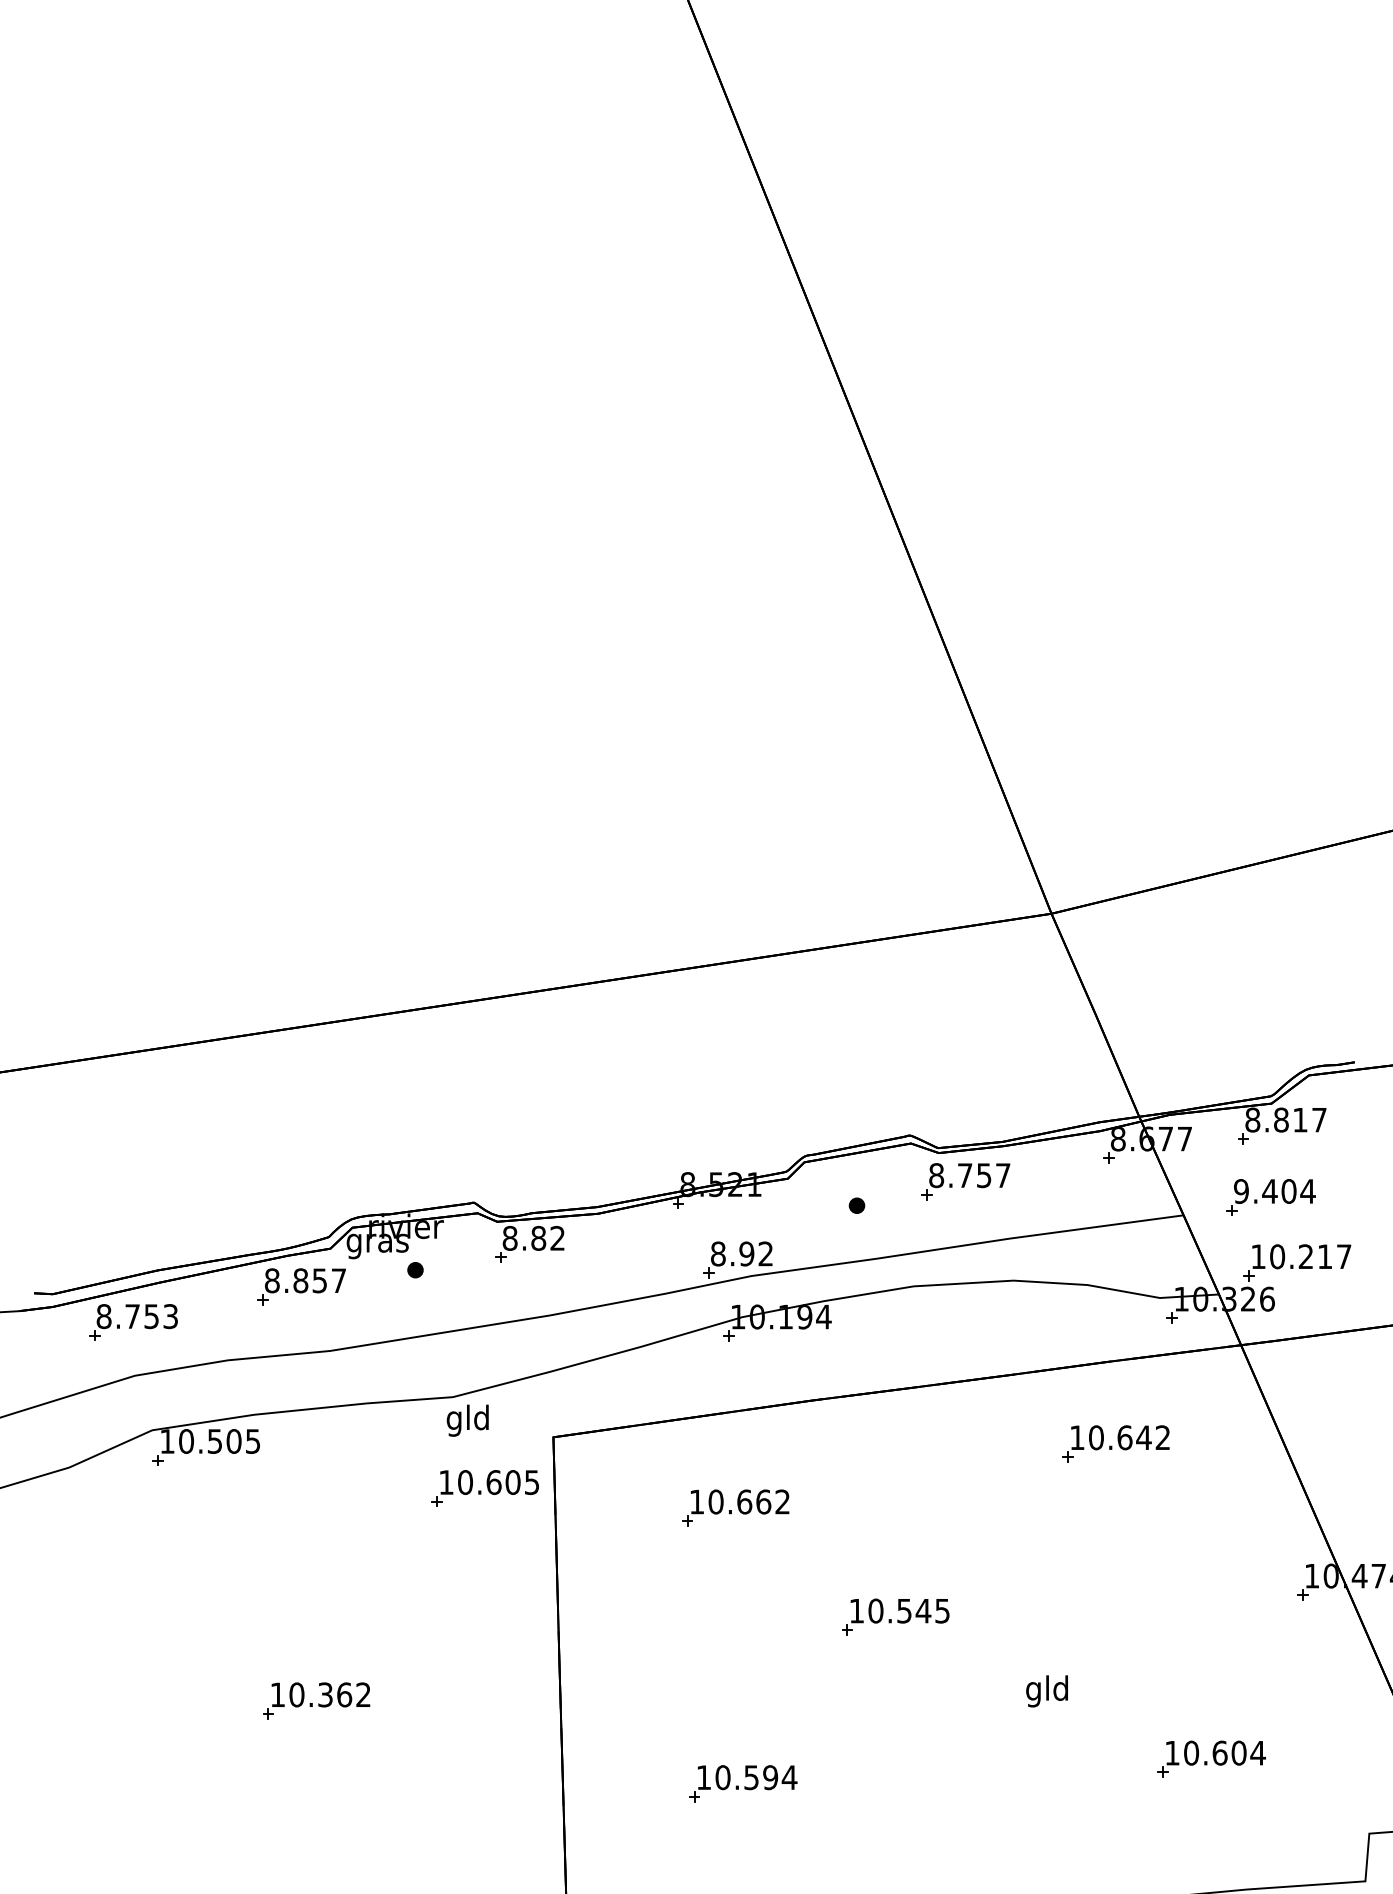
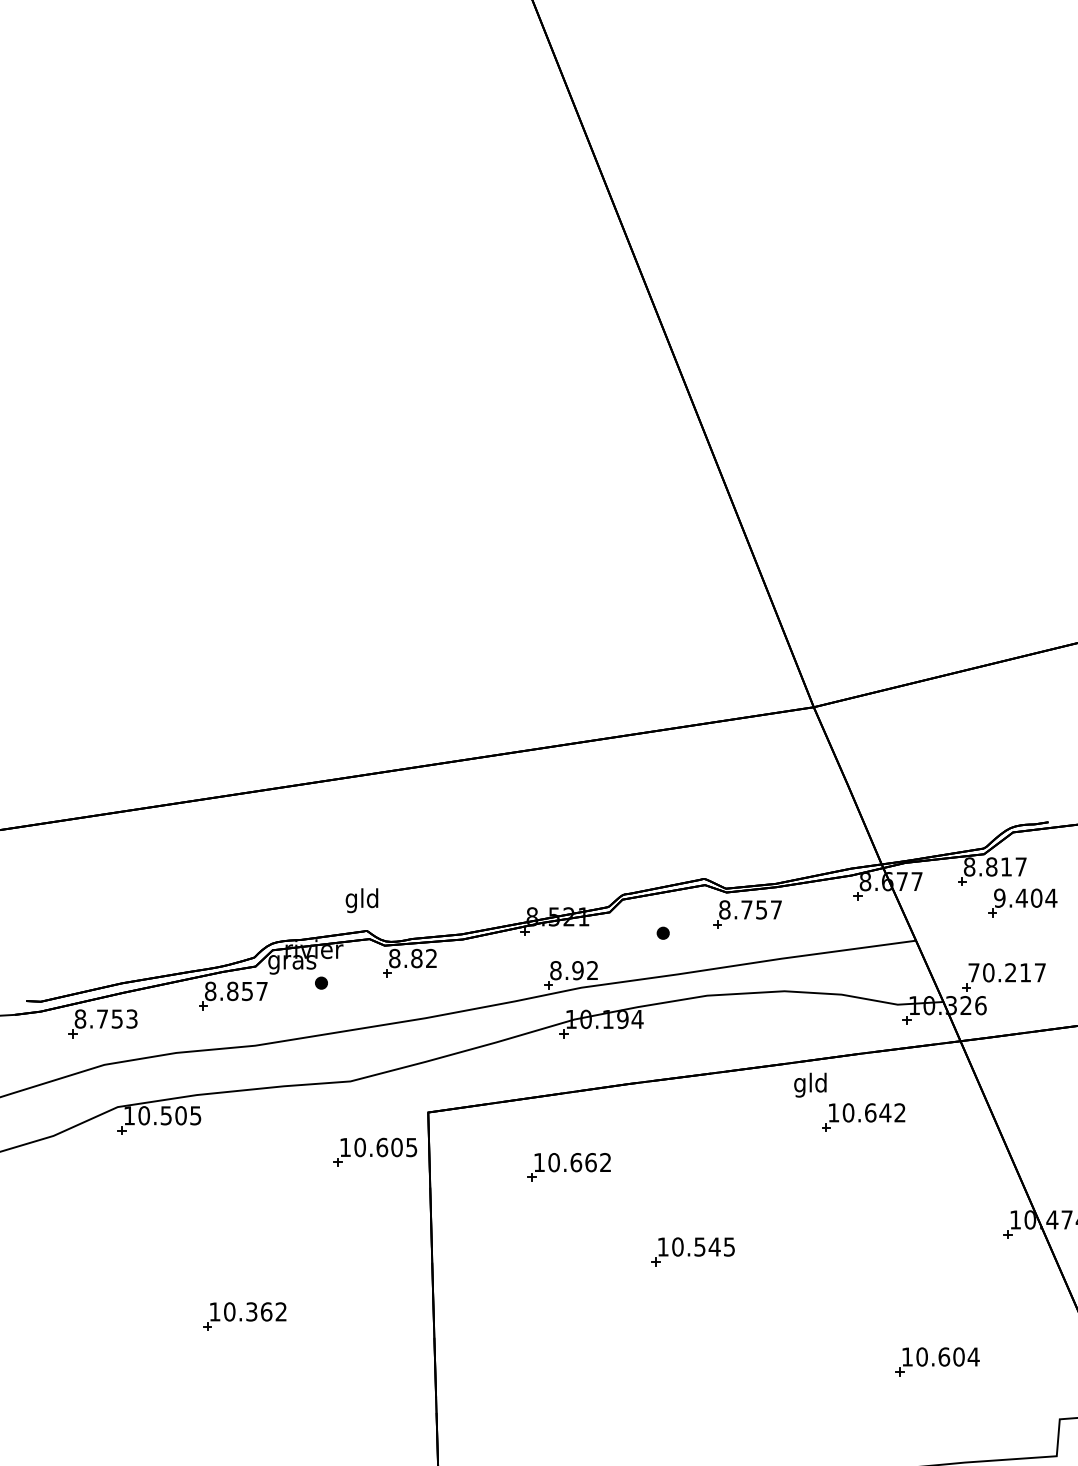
part: (1270, 1196) -> (1022, 902), moved
text: (1257, 1256) -> (973, 972), 10.217 -> 70.217
text: (467, 1420) -> (361, 900), moved
text: (1047, 1690) -> (810, 1084), moved
part: (743, 1783) -> (575, 1380), removed

